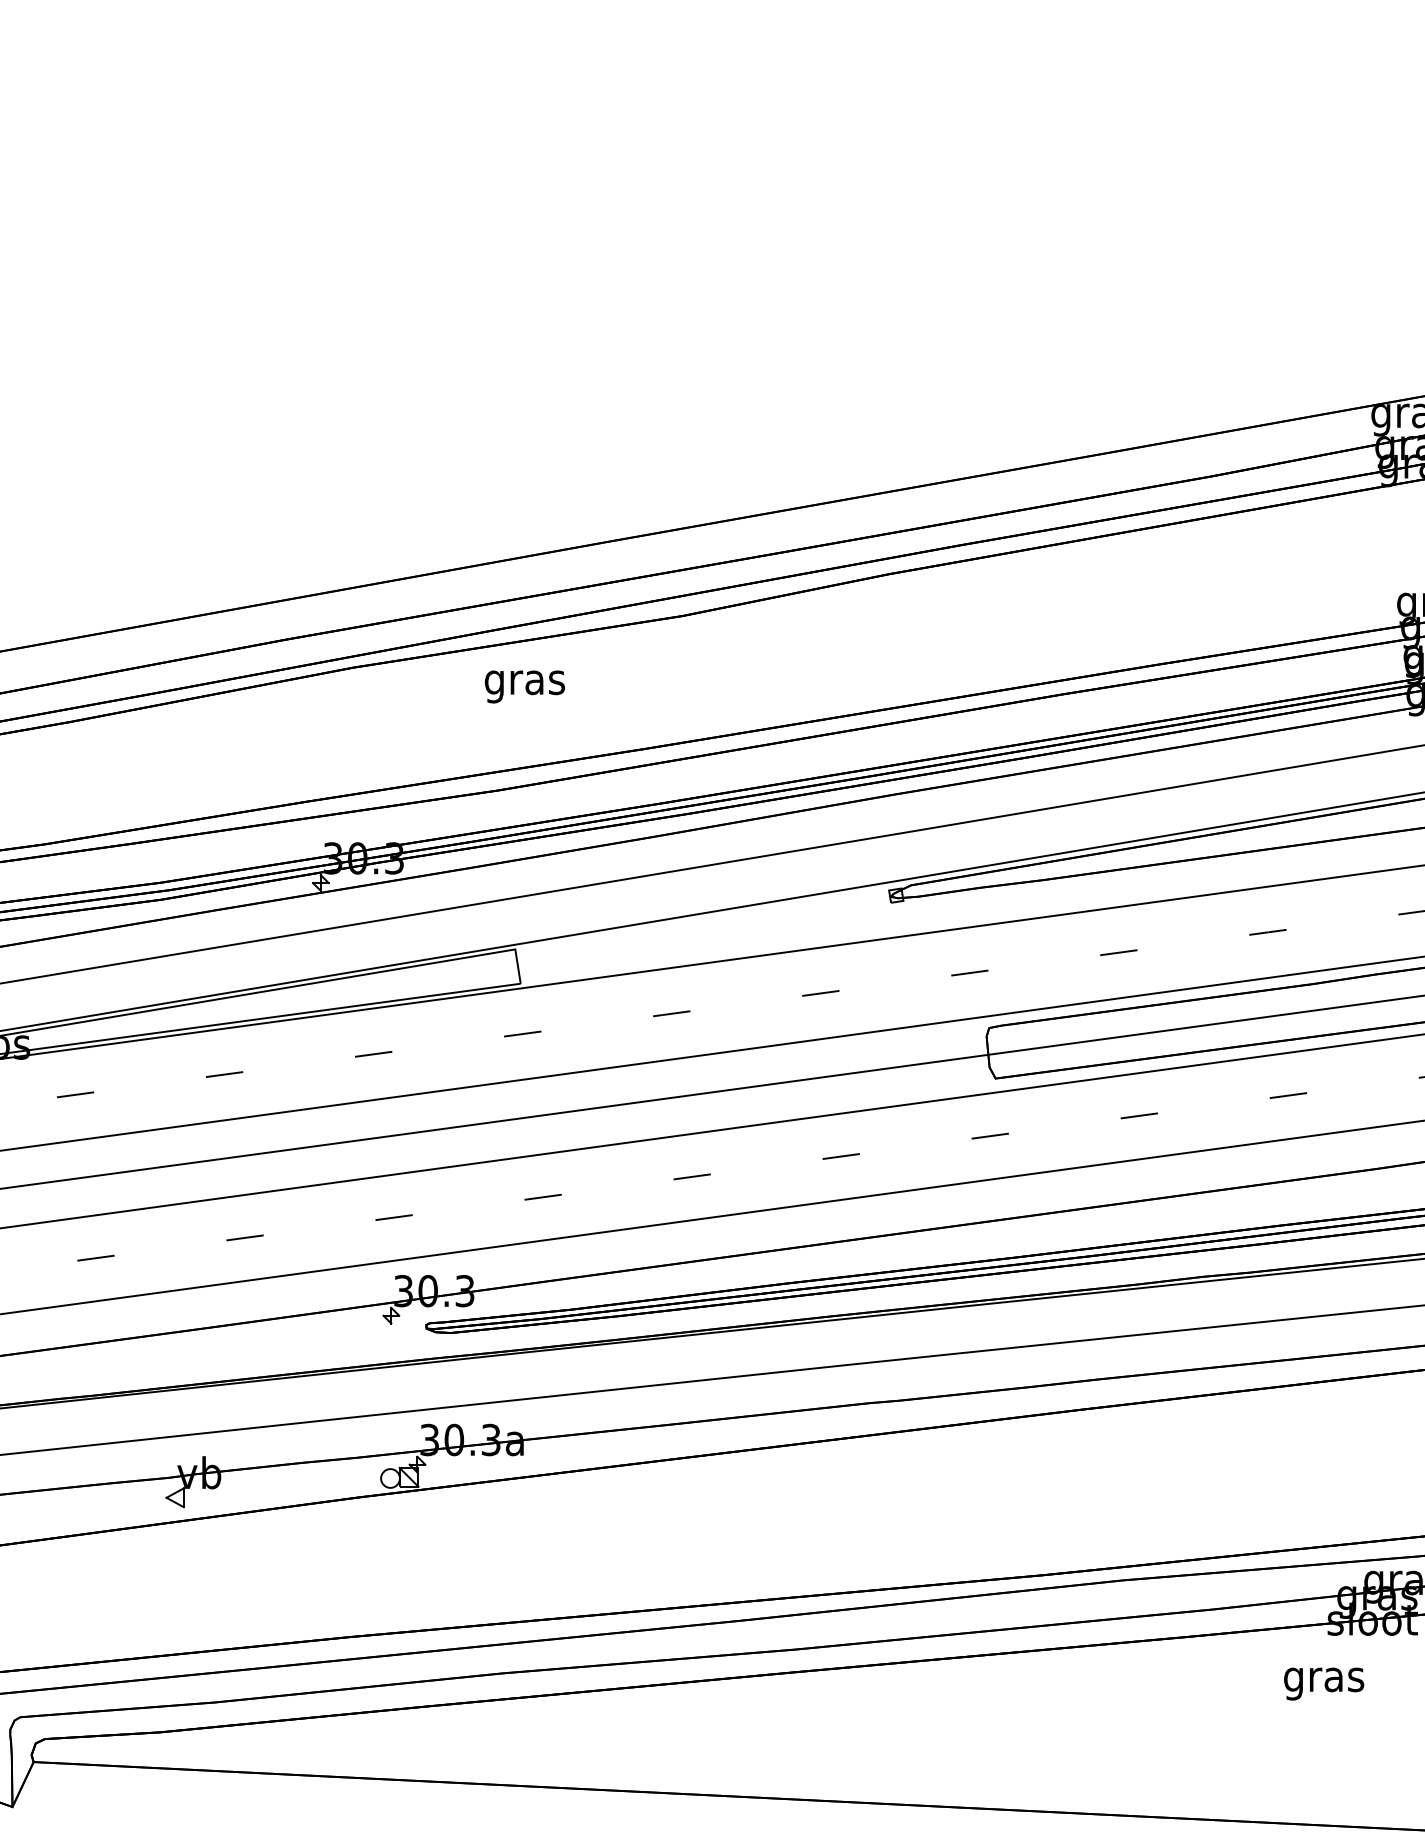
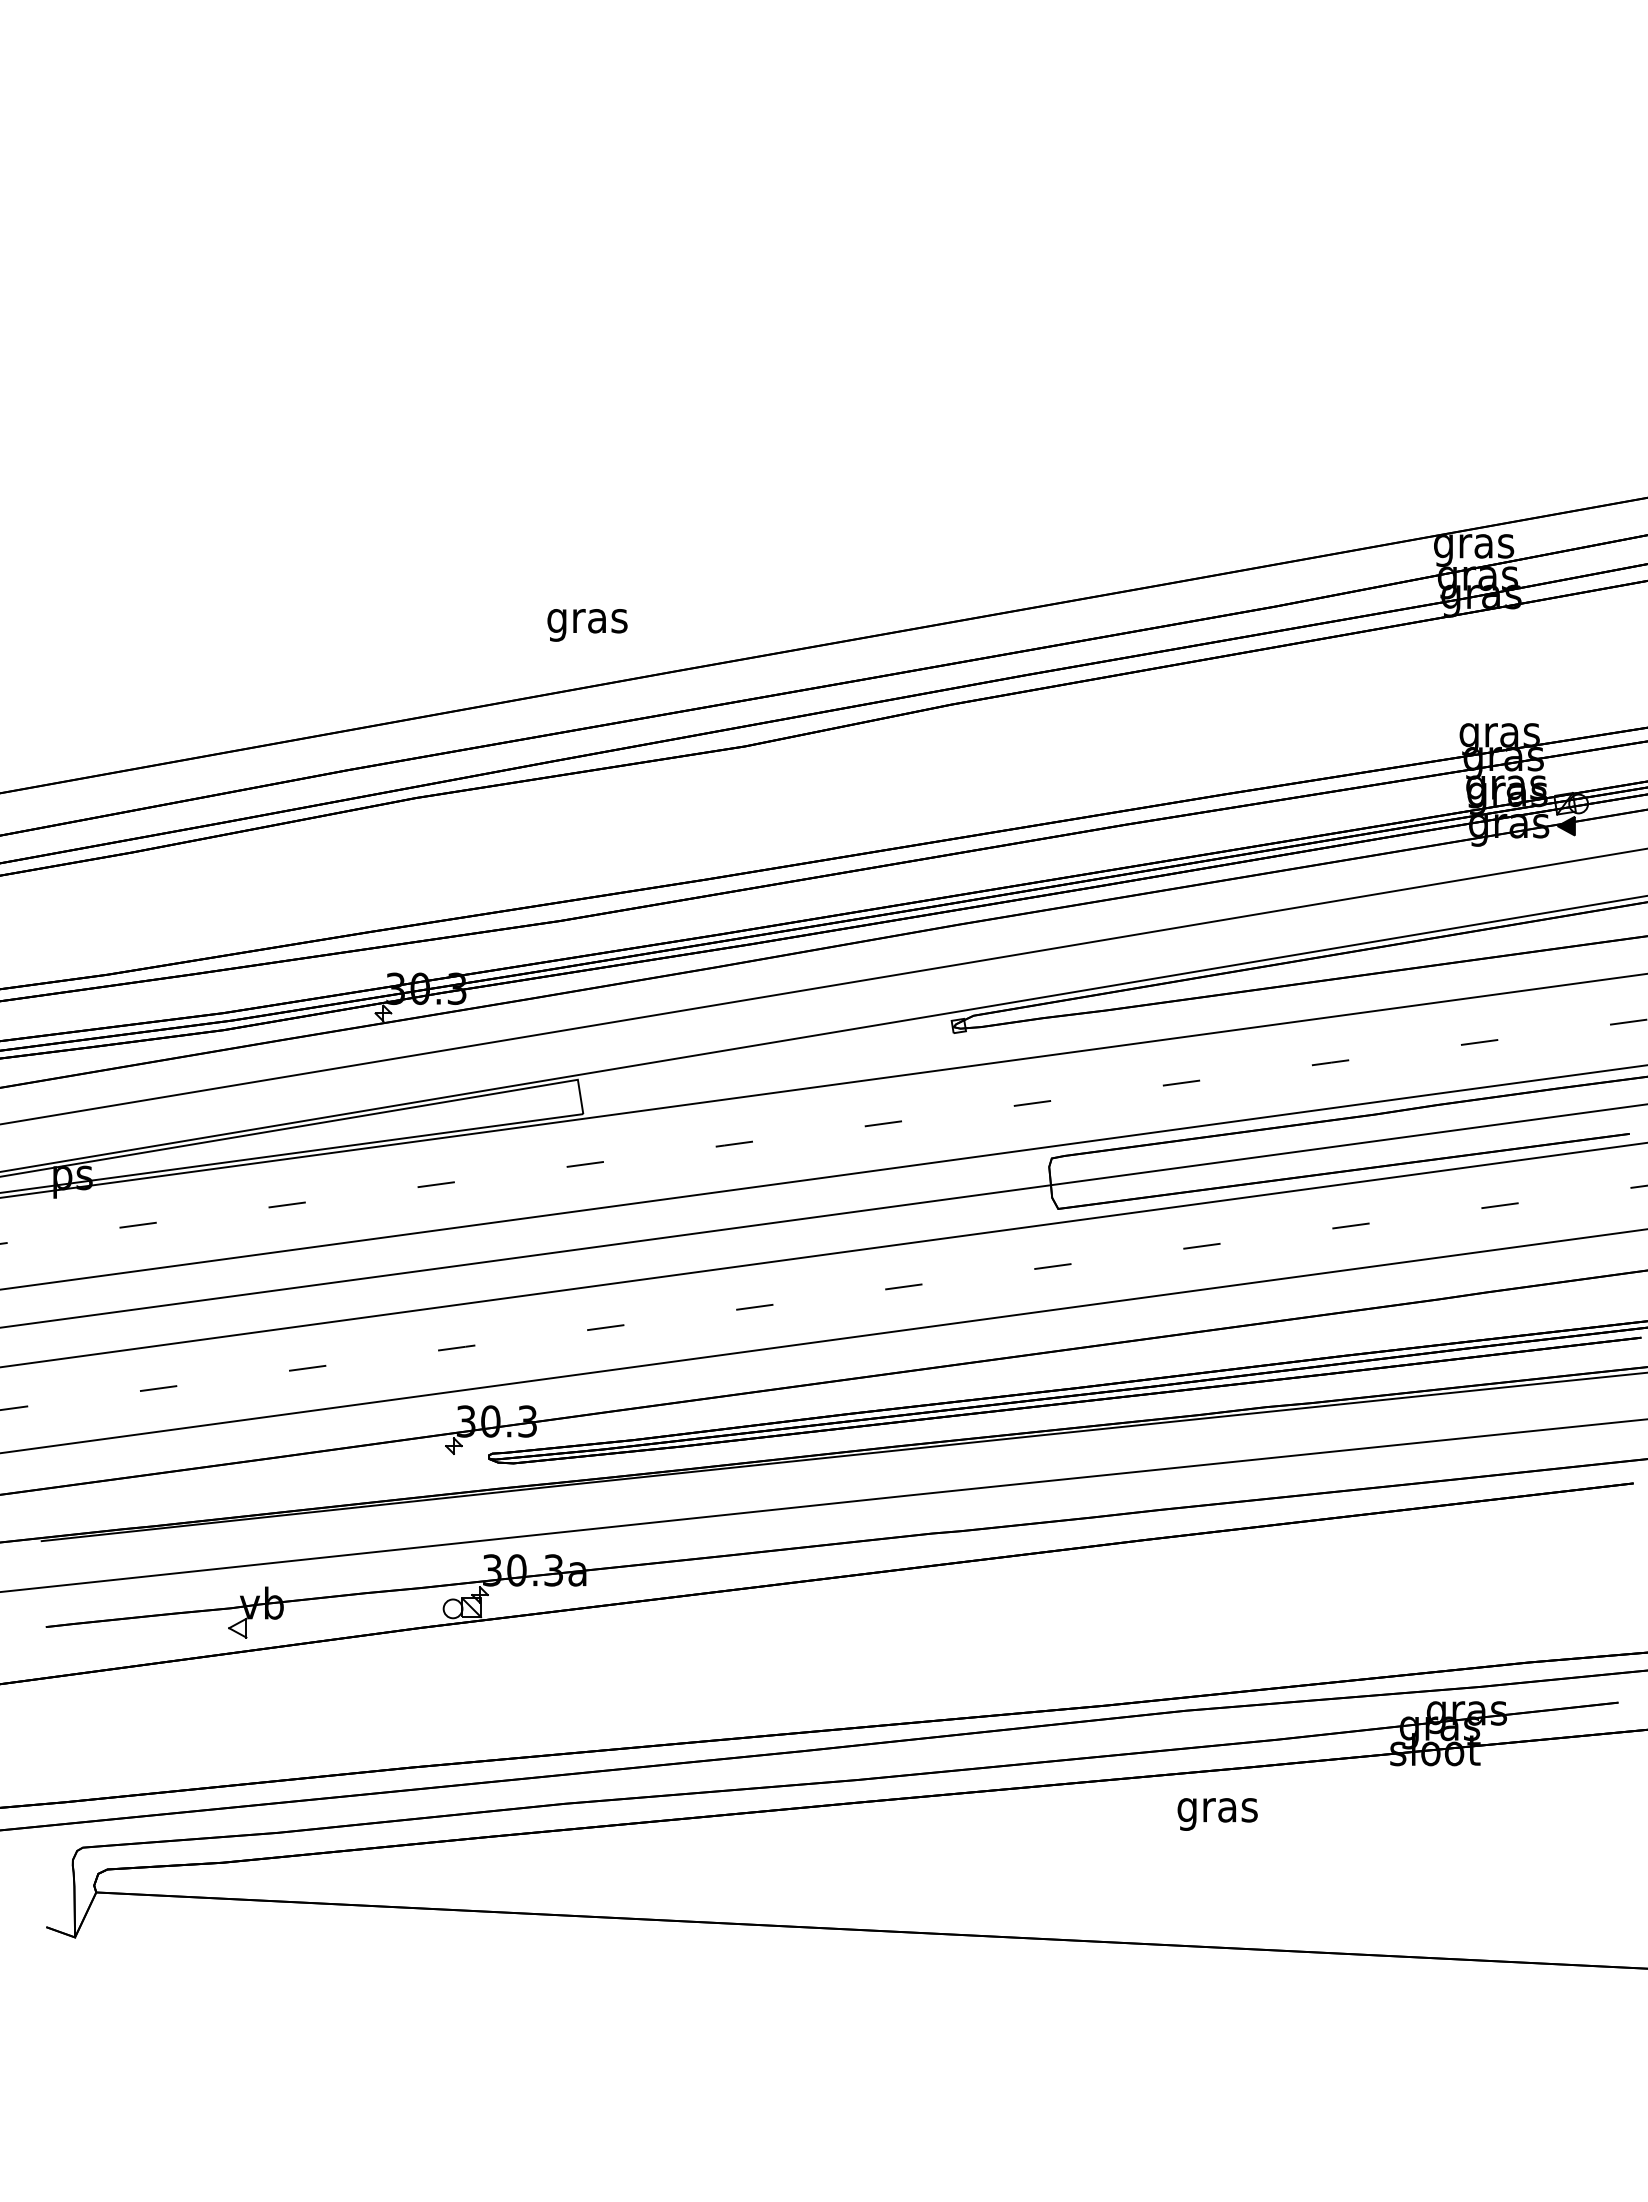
text: (524, 687) -> (587, 625), moved
text: (1323, 1684) -> (1217, 1814), moved

